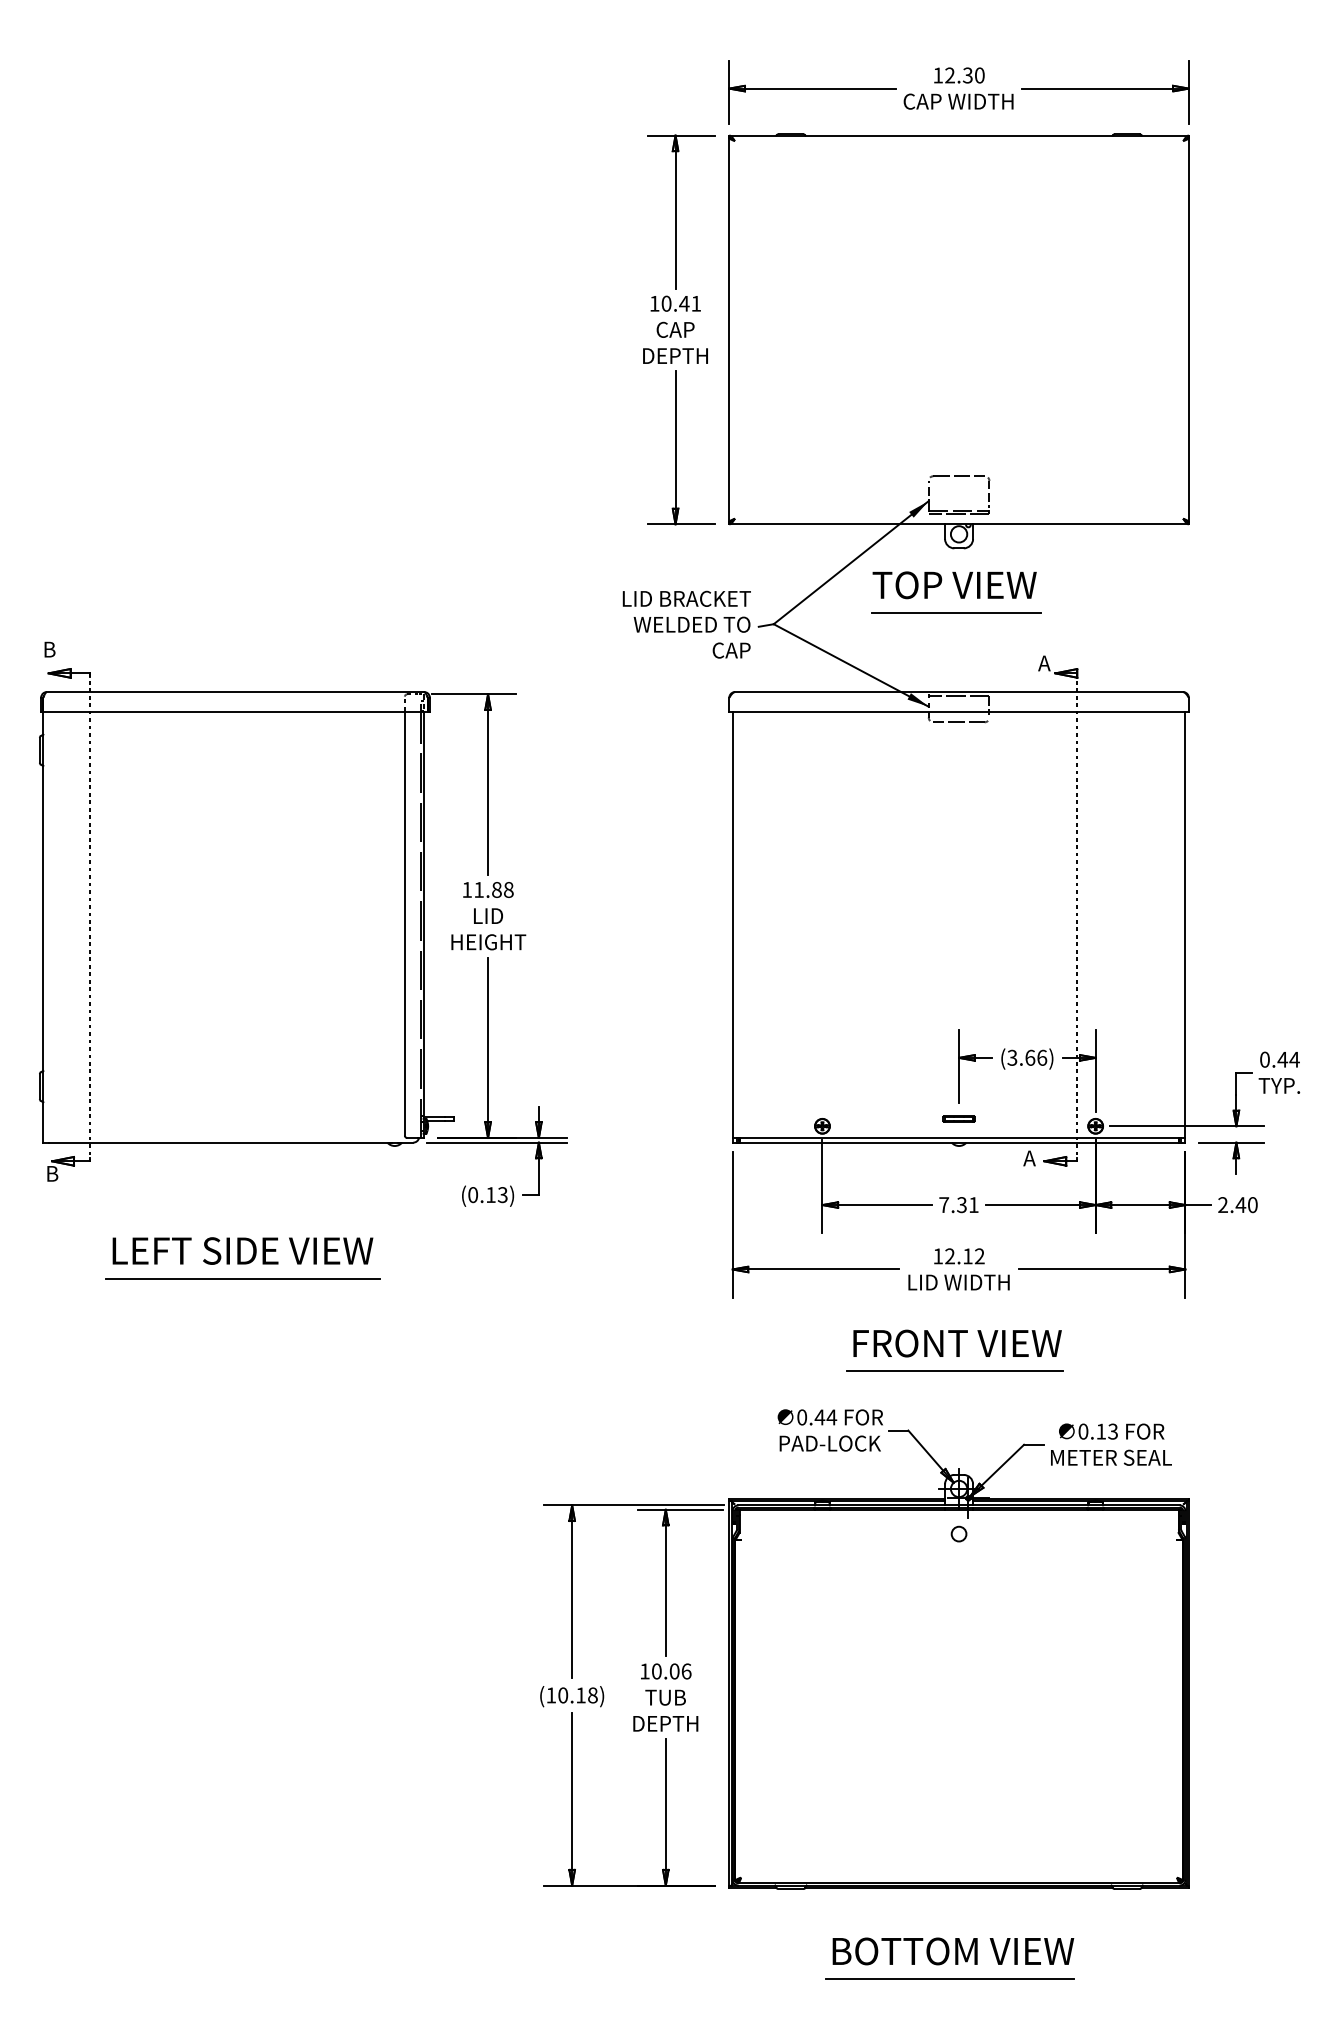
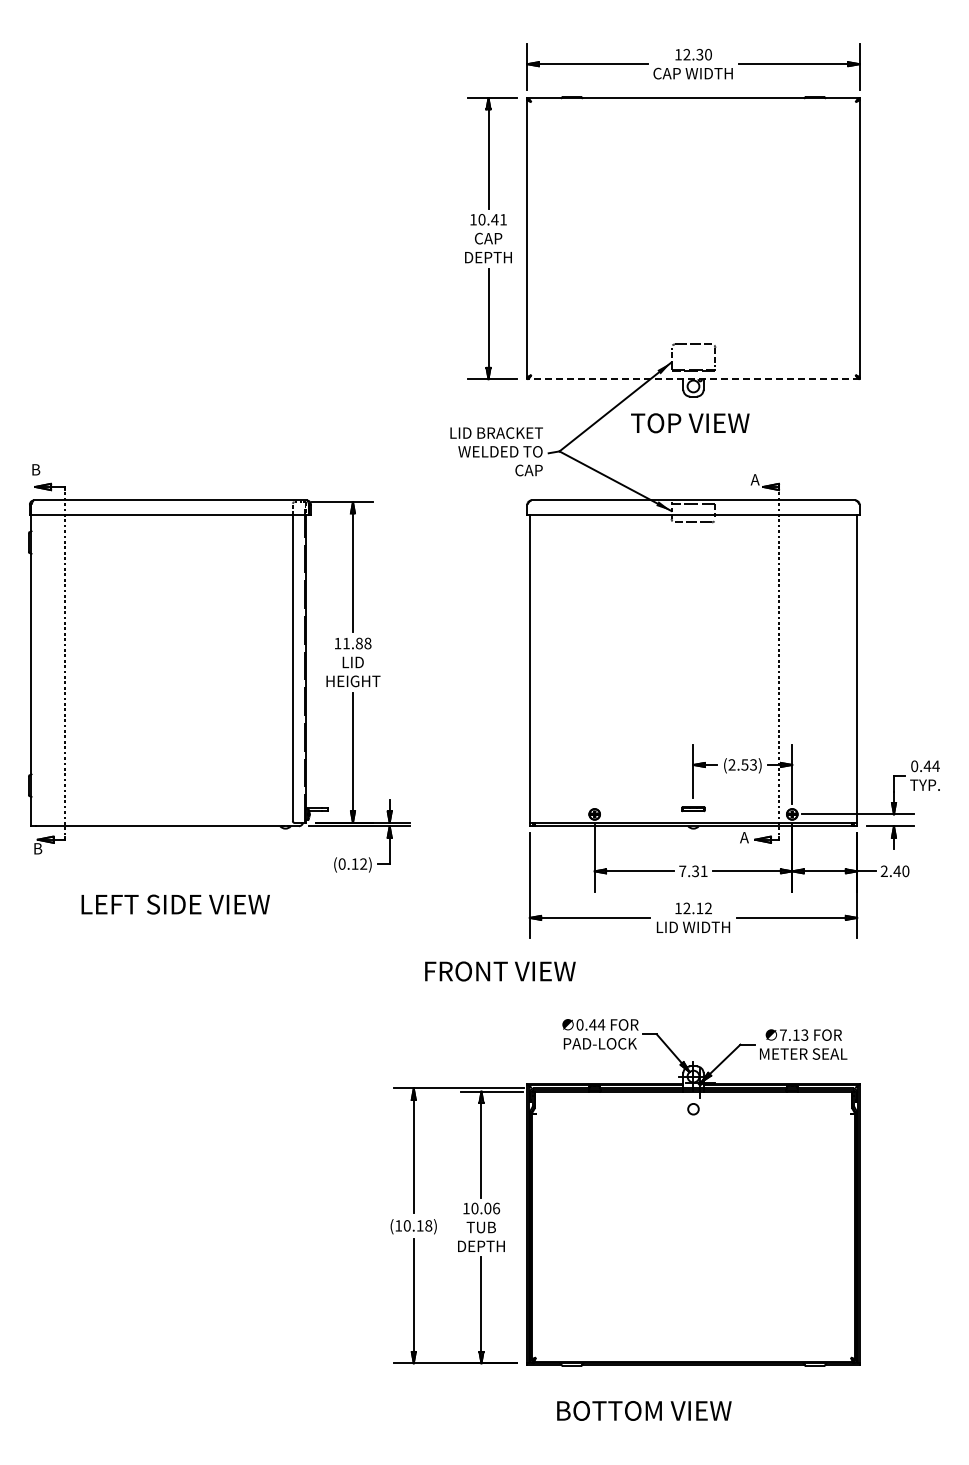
line: (957, 524) -> (692, 379), solid -> dashed
line: (956, 613) -> (691, 443), removed
text: (1026, 1057) -> (742, 764), (3.66) -> (2.53)
text: (502, 1195) -> (363, 864), (0.13) -> (0.12)
line: (242, 1278) -> (175, 924), removed
text: (957, 1343) -> (500, 971), moved
line: (954, 1371) -> (690, 991), removed
text: (1083, 1430) -> (783, 1034), 0.13 -> 7.13
text: (953, 1950) -> (644, 1410), moved
line: (949, 1978) -> (686, 1430), removed

